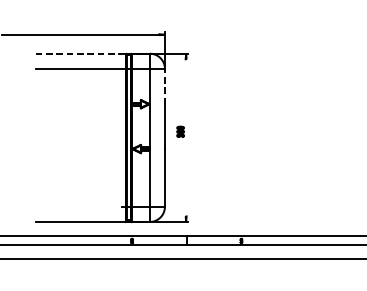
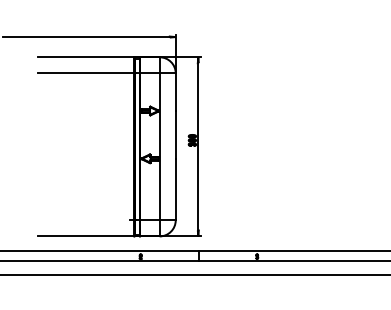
line: (81, 53) -> (86, 57), dashed -> solid
line: (164, 86) -> (175, 92), dashed -> solid
line: (186, 137) -> (198, 146), added

